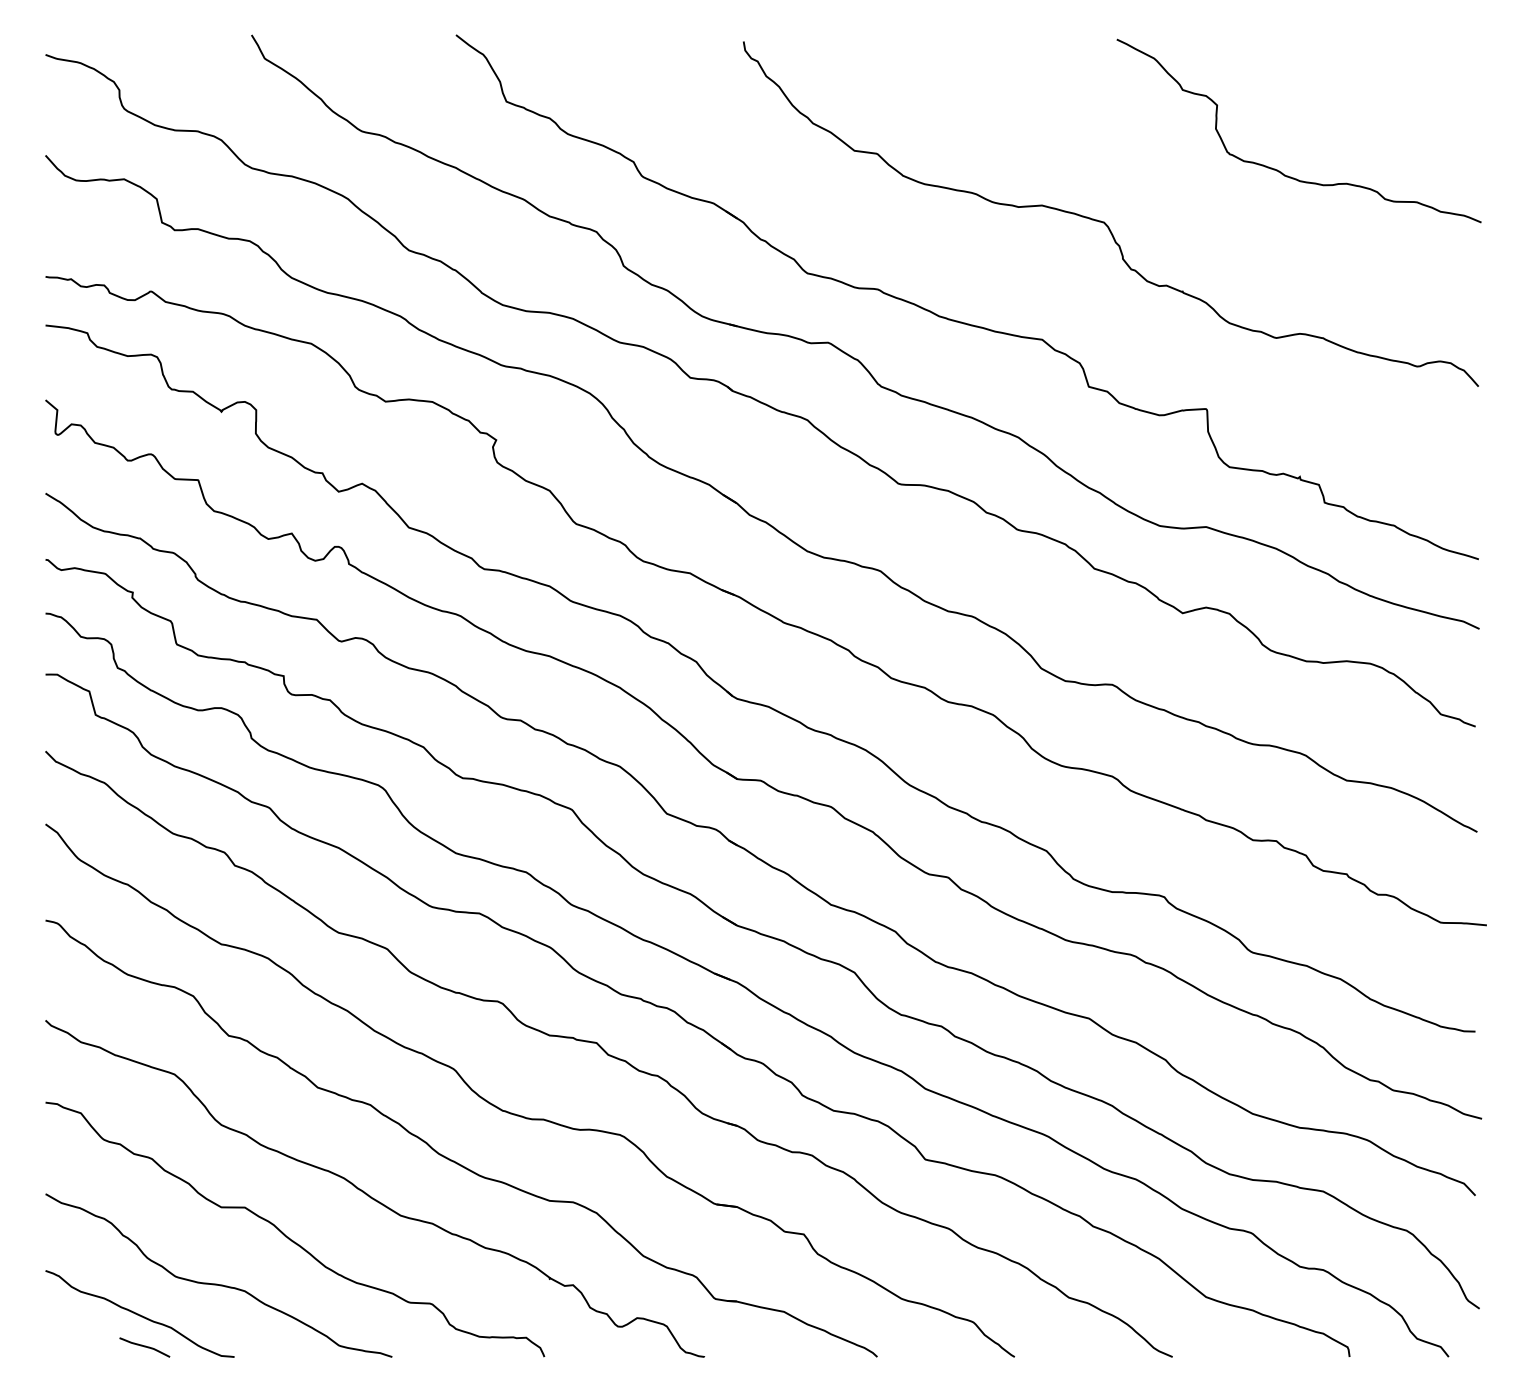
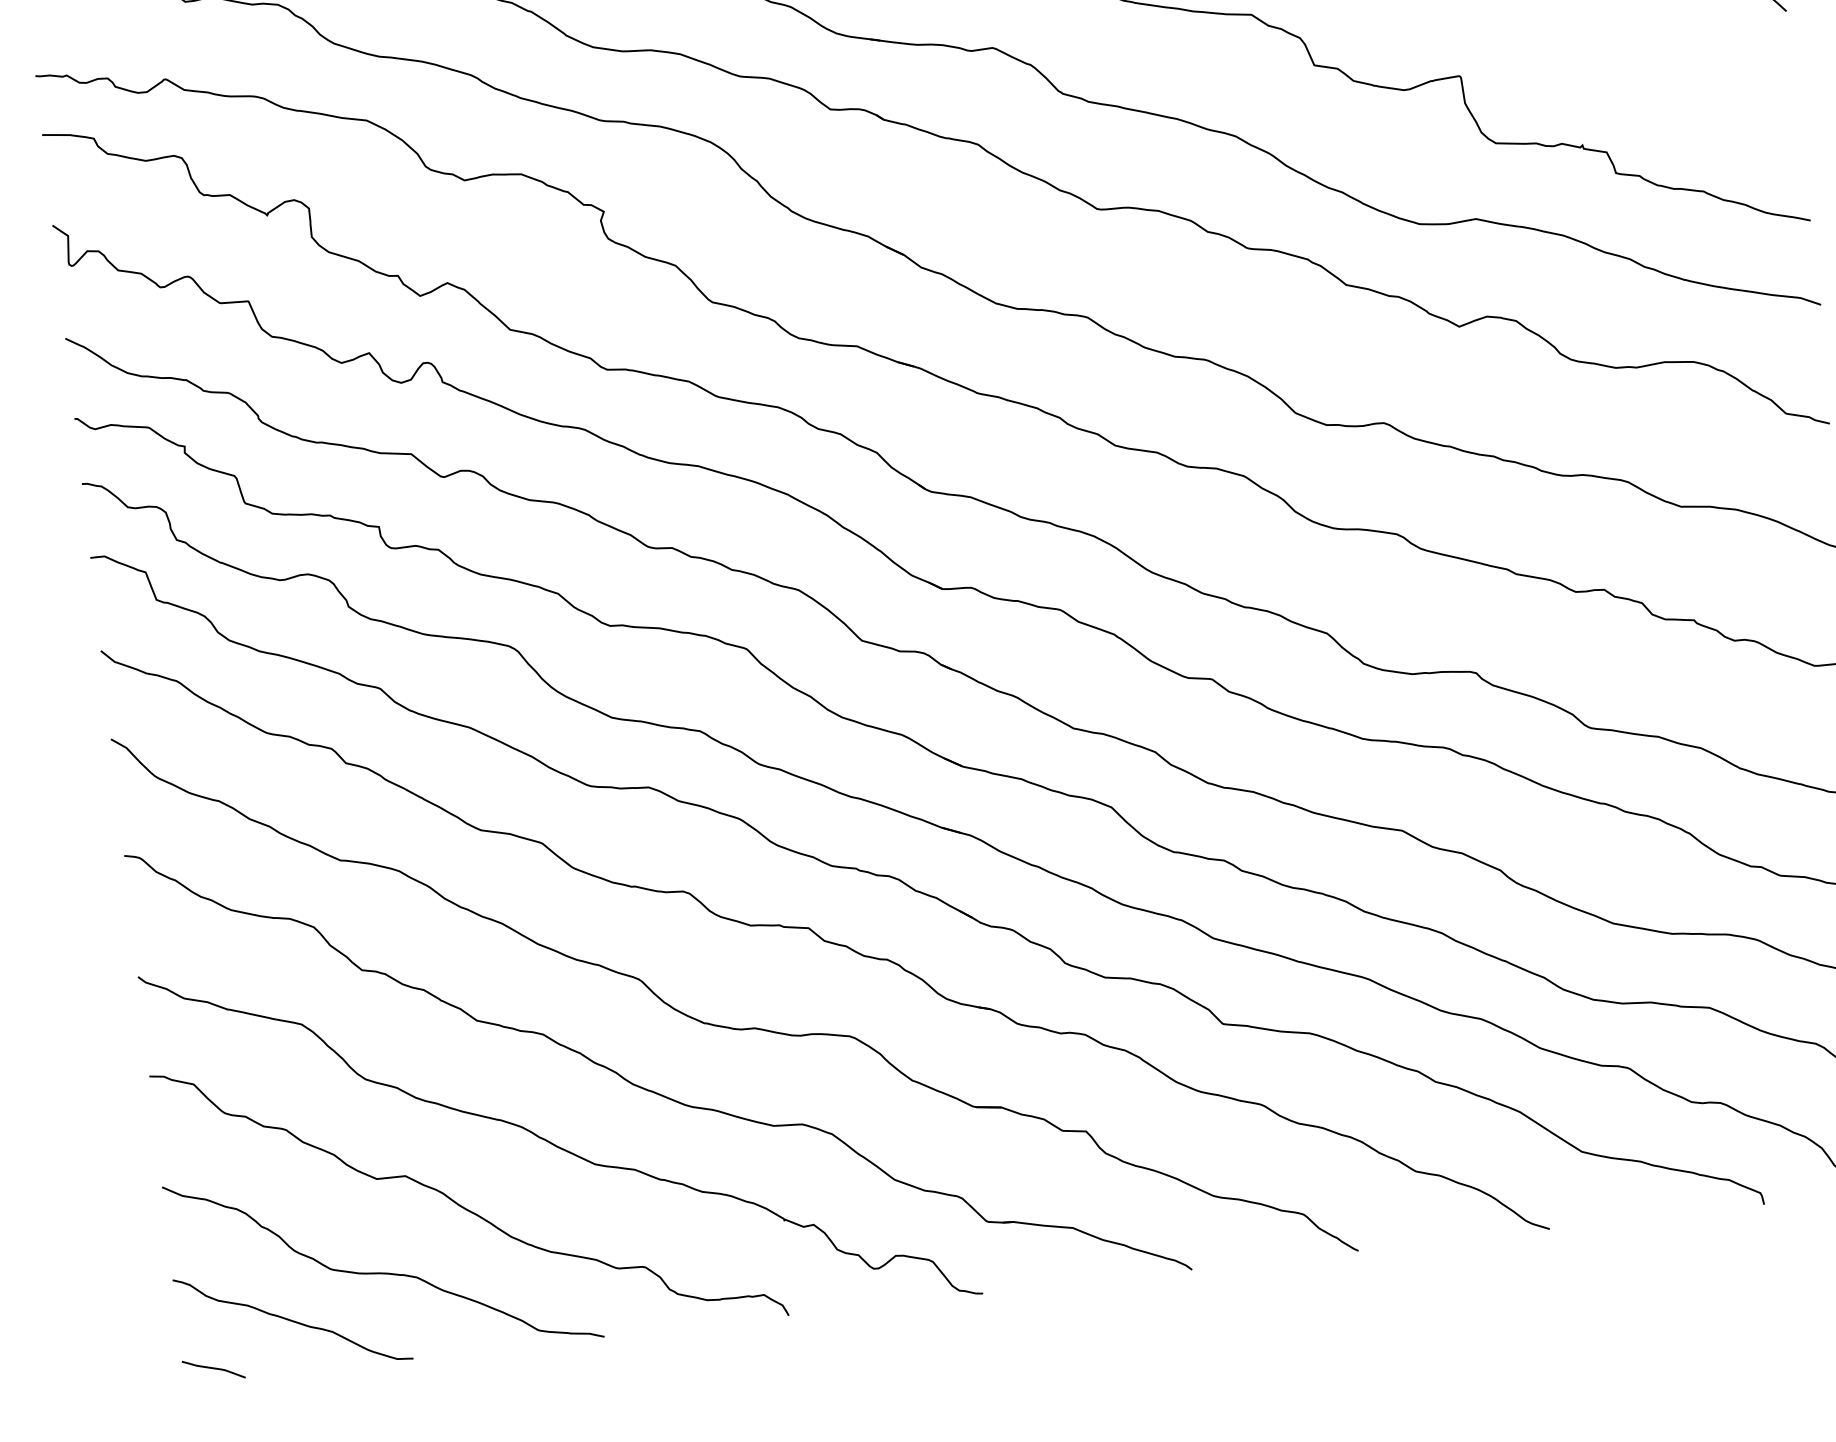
curve: (144, 1347) -> (213, 1369), moved

